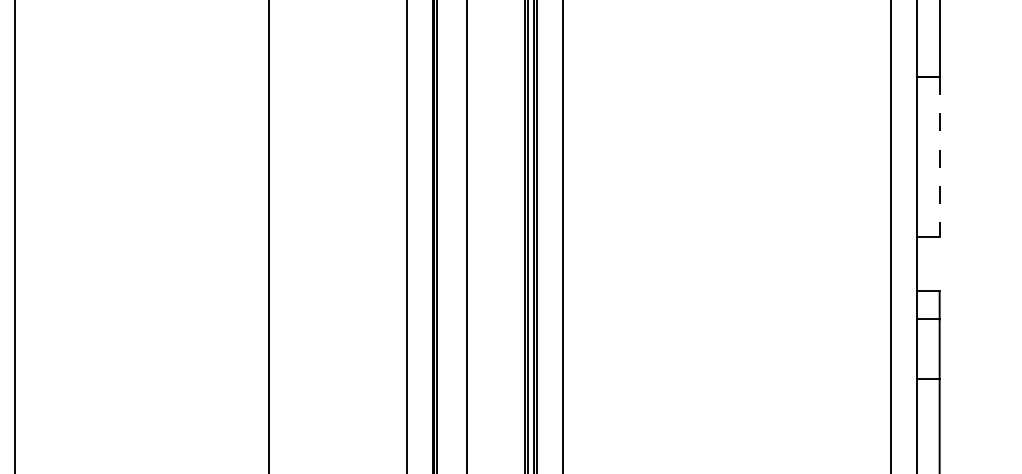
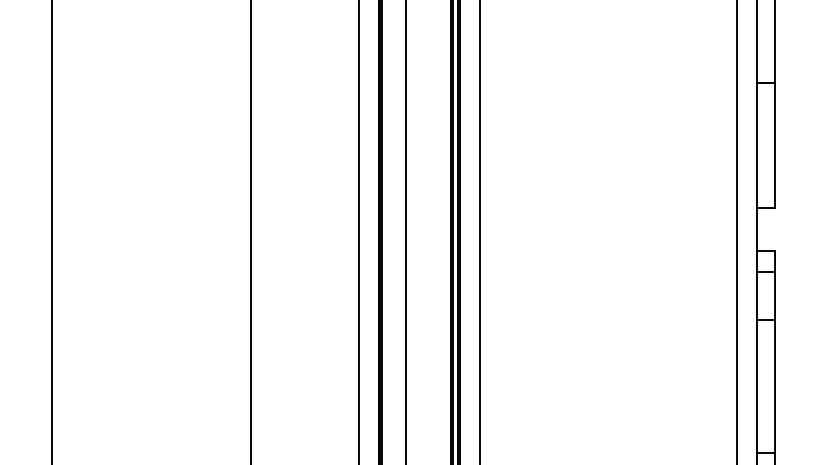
line: (940, 156) -> (775, 145), dashed -> solid

